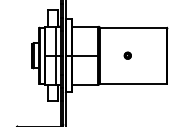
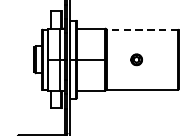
line: (132, 27) -> (141, 29), solid -> dashed
part: (127, 55) -> (136, 59), size x1.6

